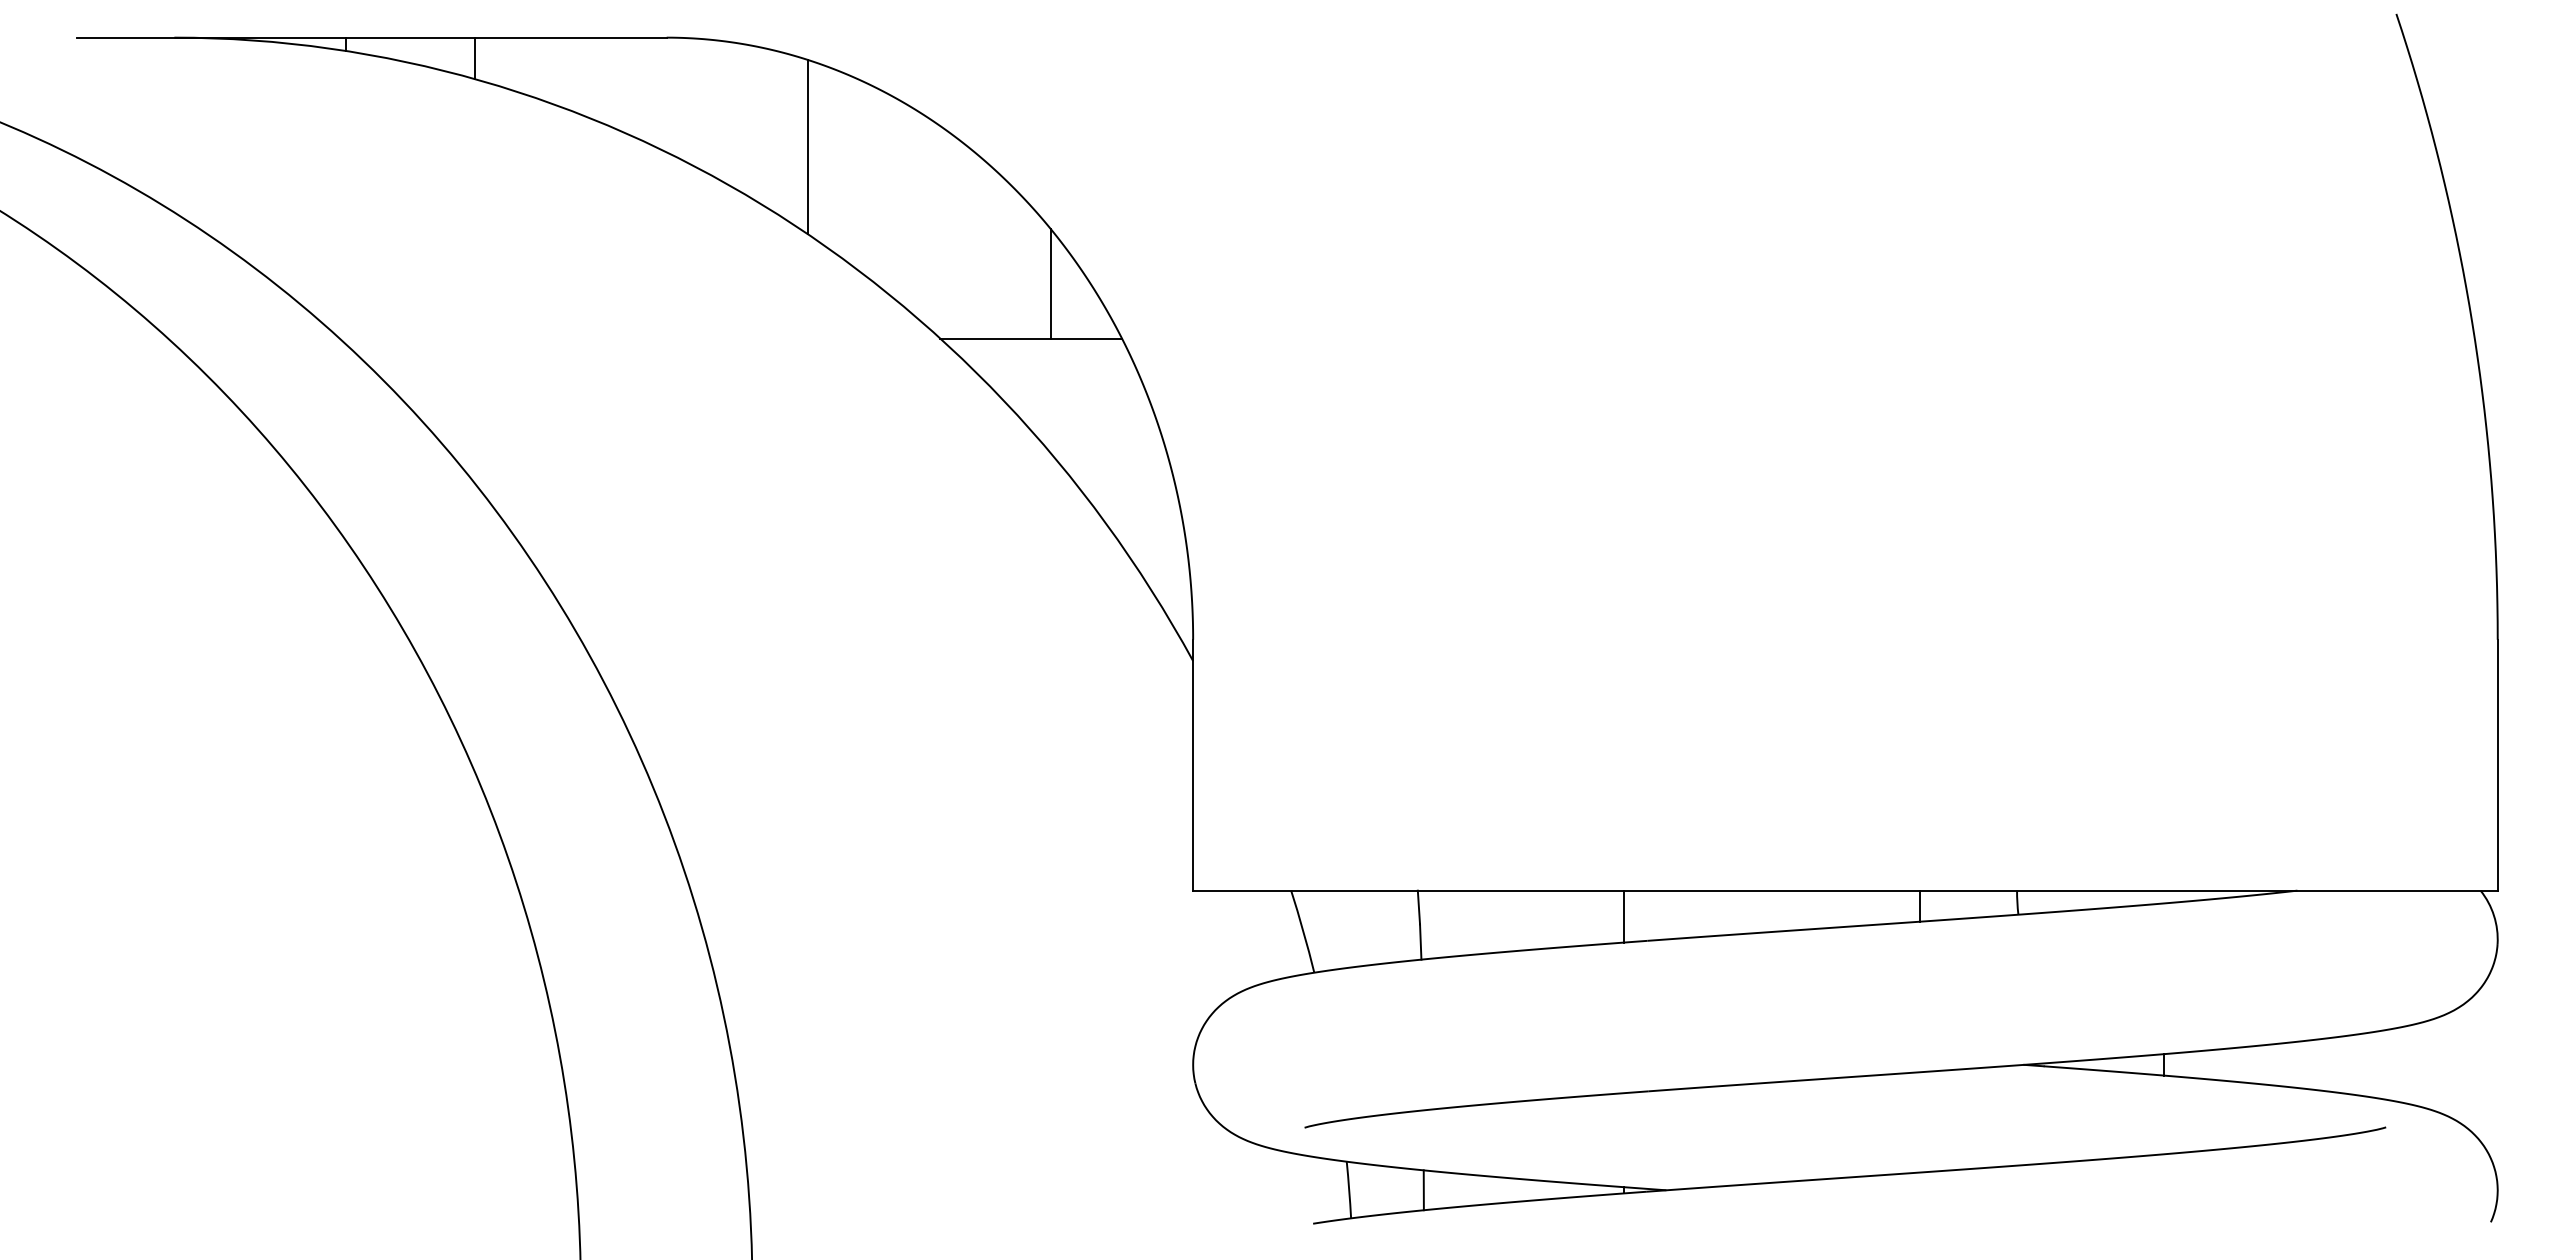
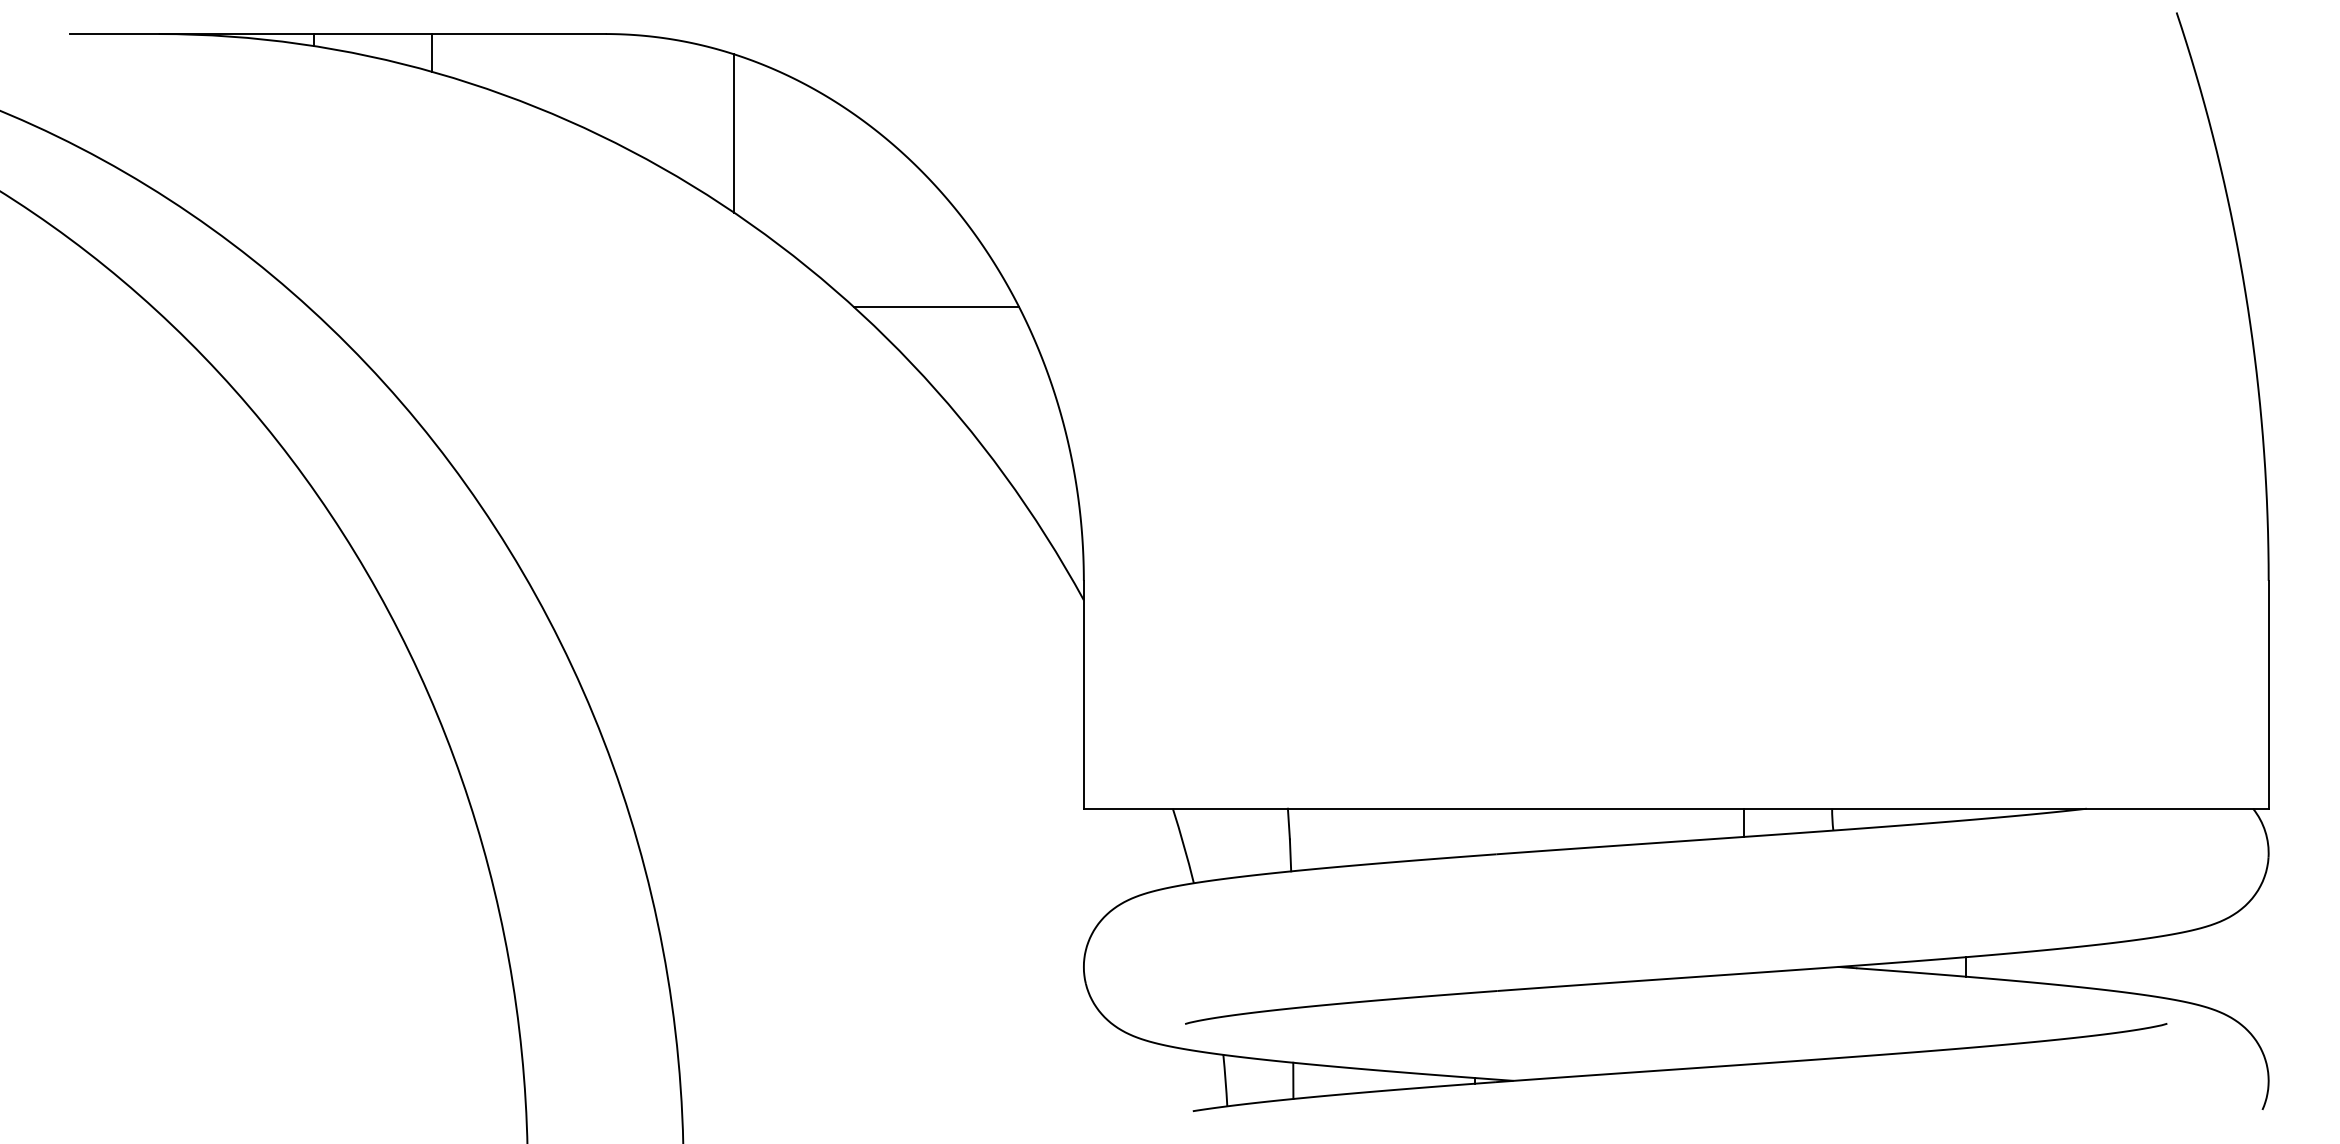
line: (1050, 283) -> (954, 257), removed
line: (1623, 916) -> (1474, 832), removed

